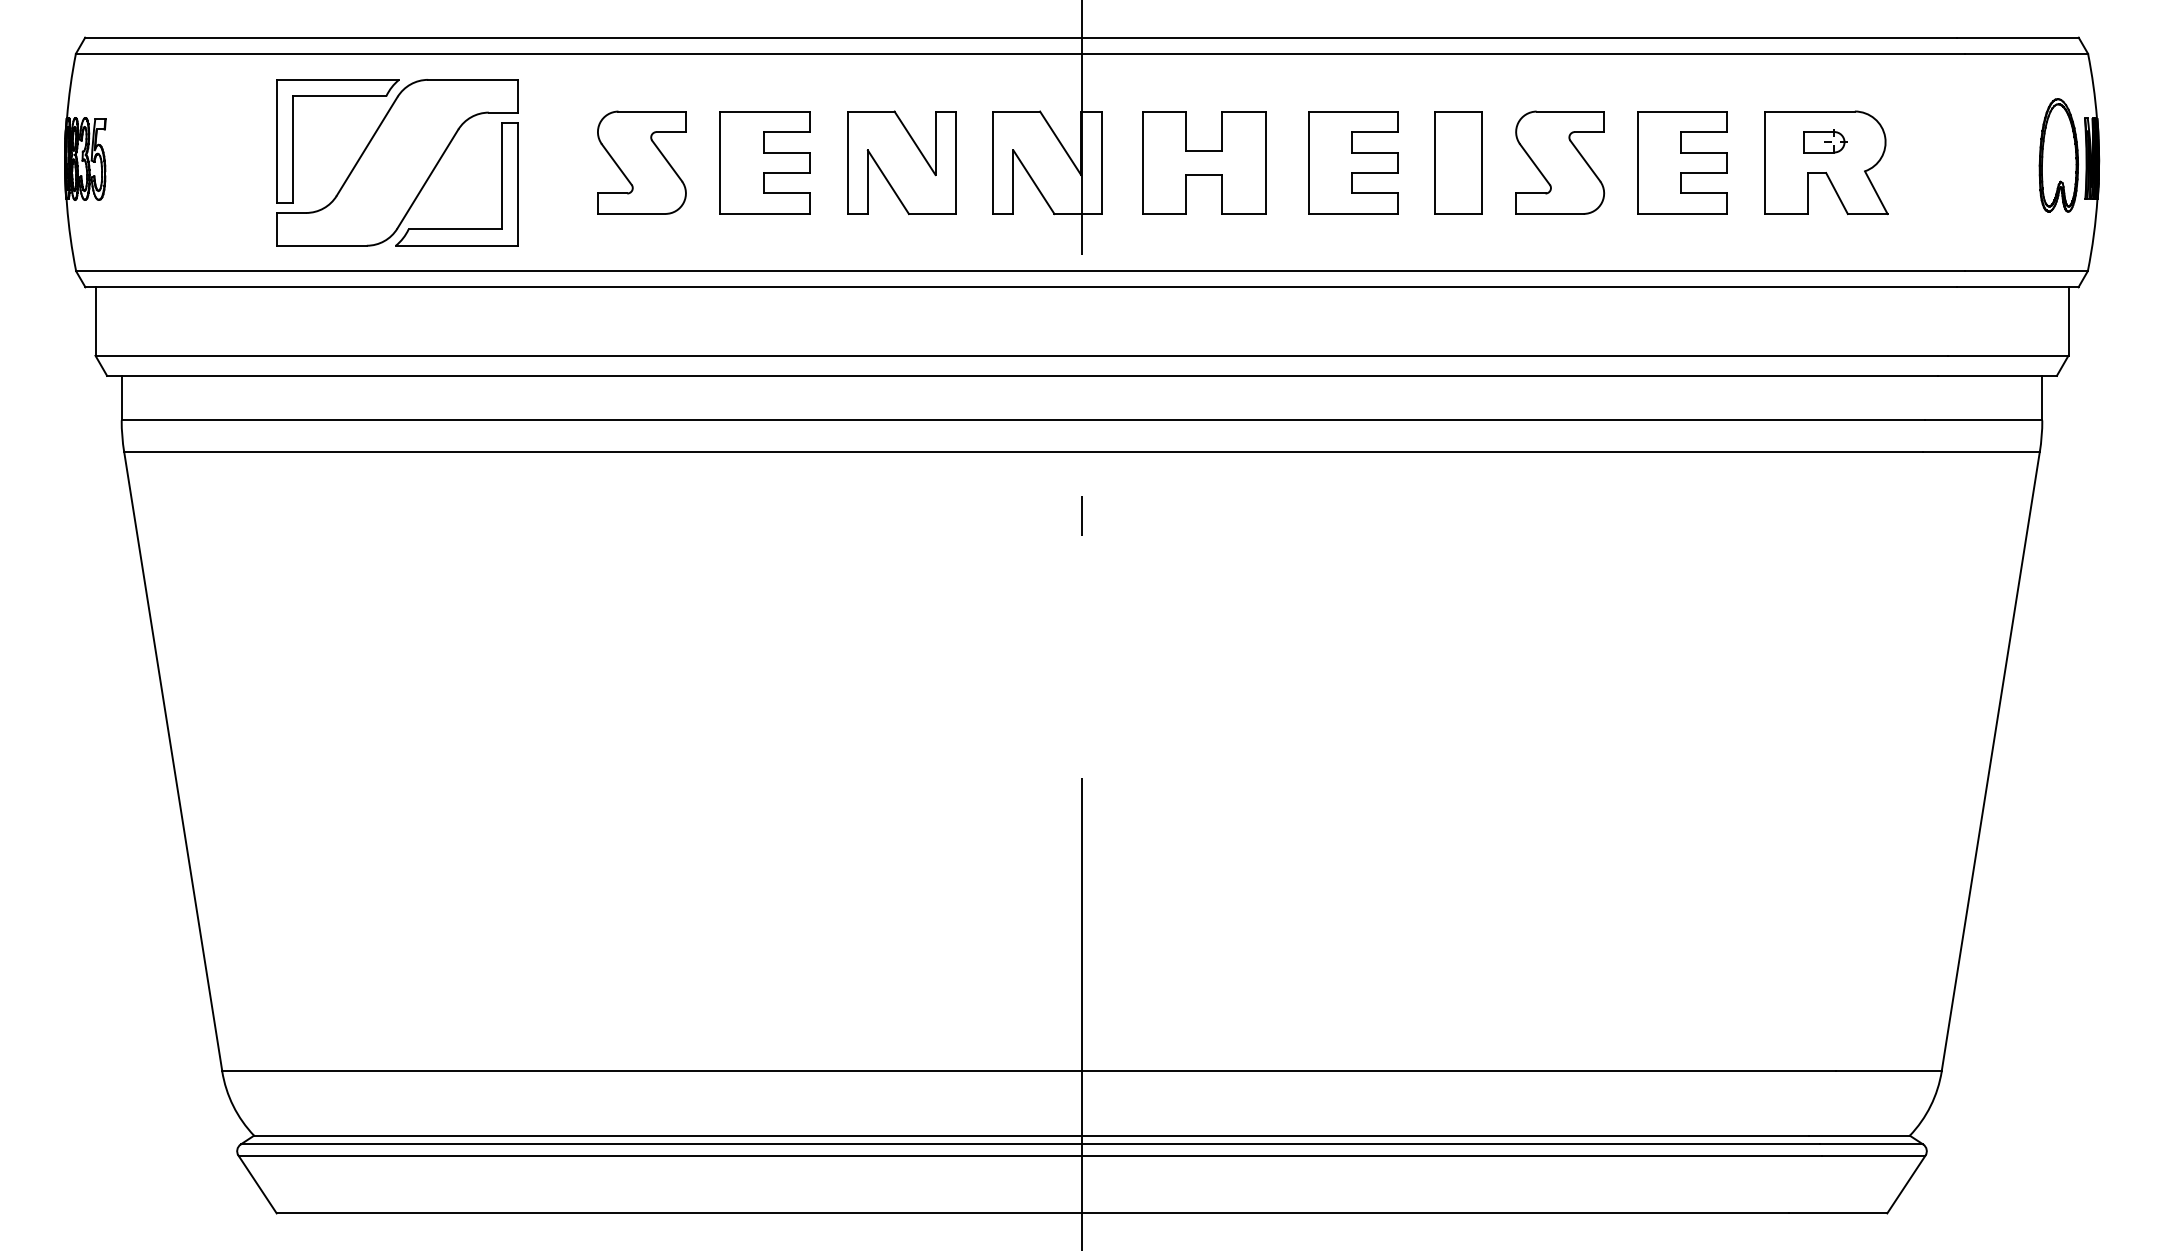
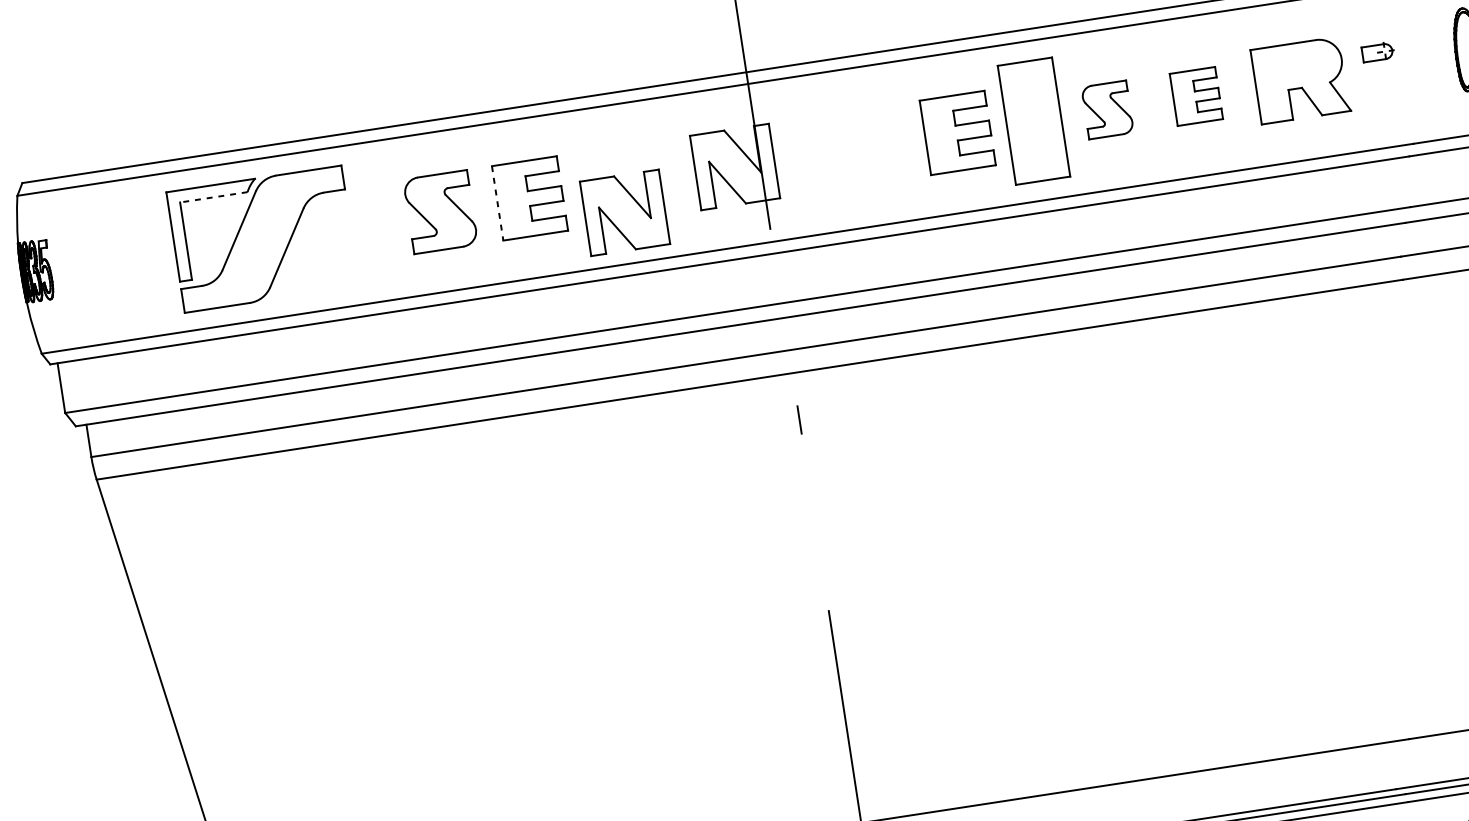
line: (339, 96) -> (213, 197), solid -> dashed
part: (1825, 141) -> (1378, 52), moved
part: (901, 162) -> (624, 212), moved
part: (1204, 162) -> (849, 149), removed
part: (1458, 162) -> (1033, 121), size x1.6
part: (1560, 162) -> (1107, 109), size x0.7
part: (1682, 162) -> (1196, 96), size x0.7
line: (720, 163) -> (497, 203), solid -> dashed
part: (456, 228) -> (313, 280), removed

